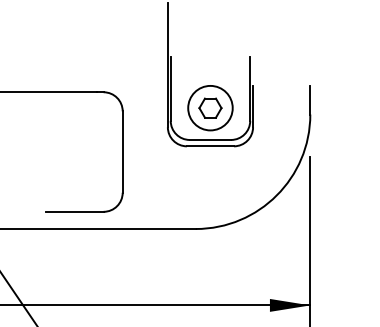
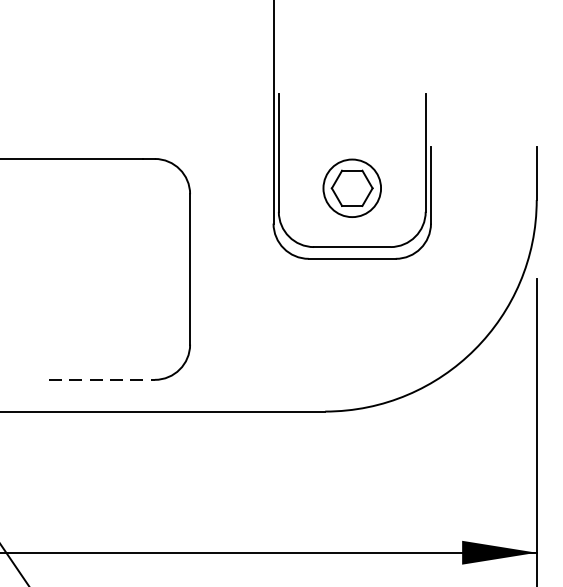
circle: (210, 107) -> (352, 187), size x0.7
line: (75, 211) -> (102, 379), solid -> dashed

